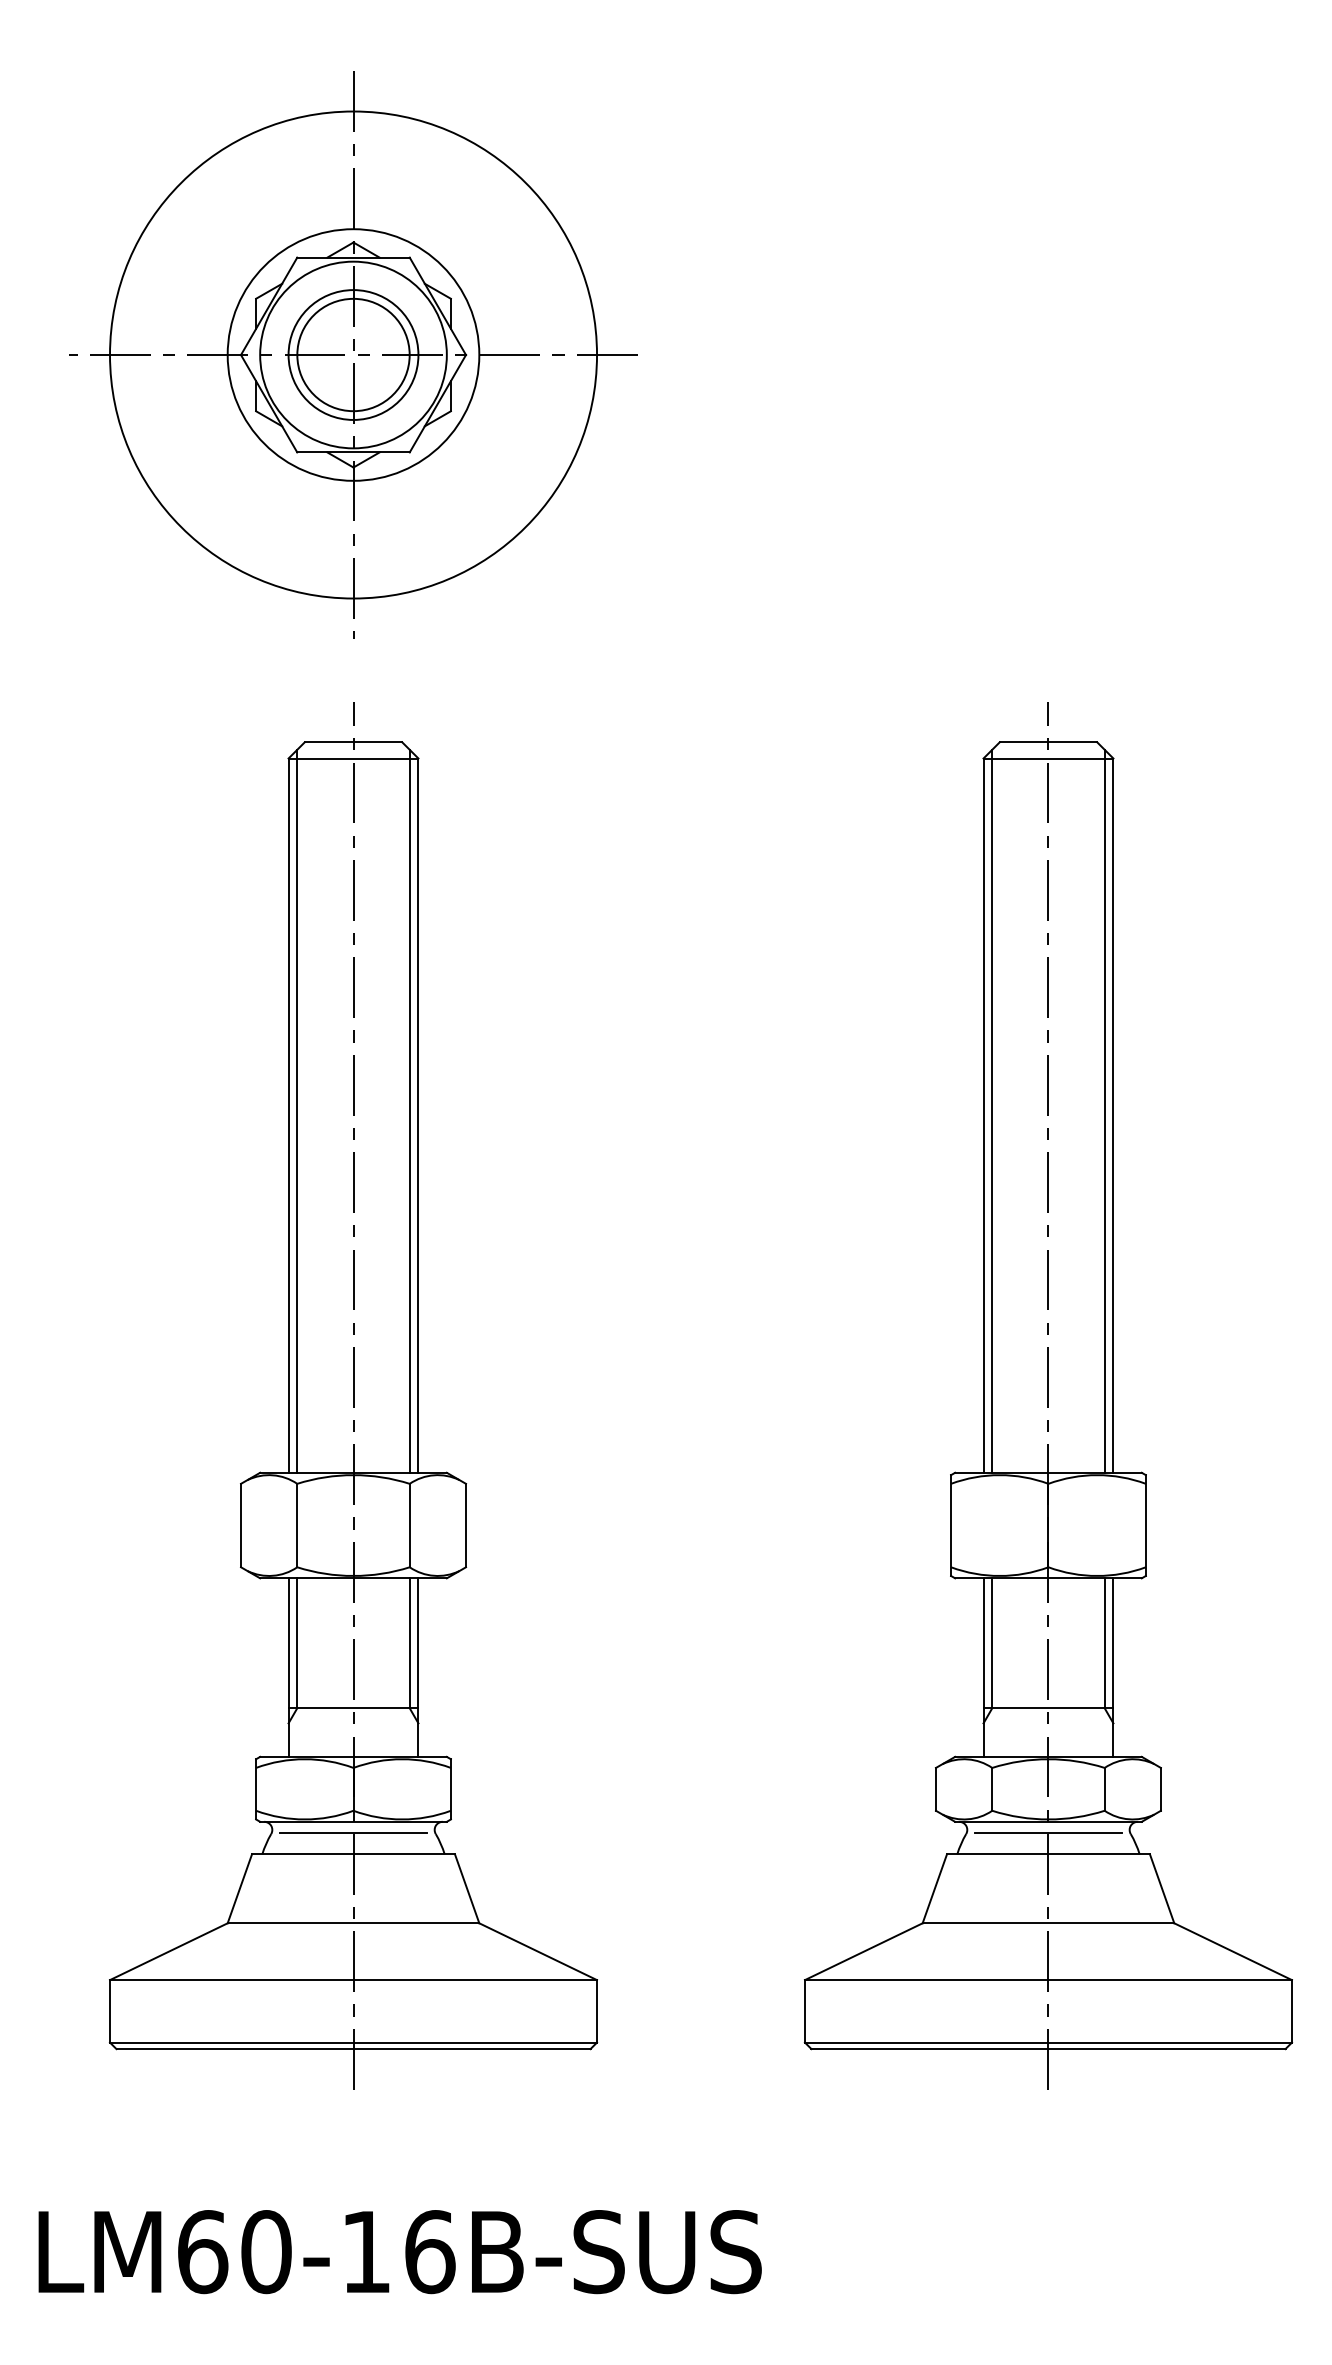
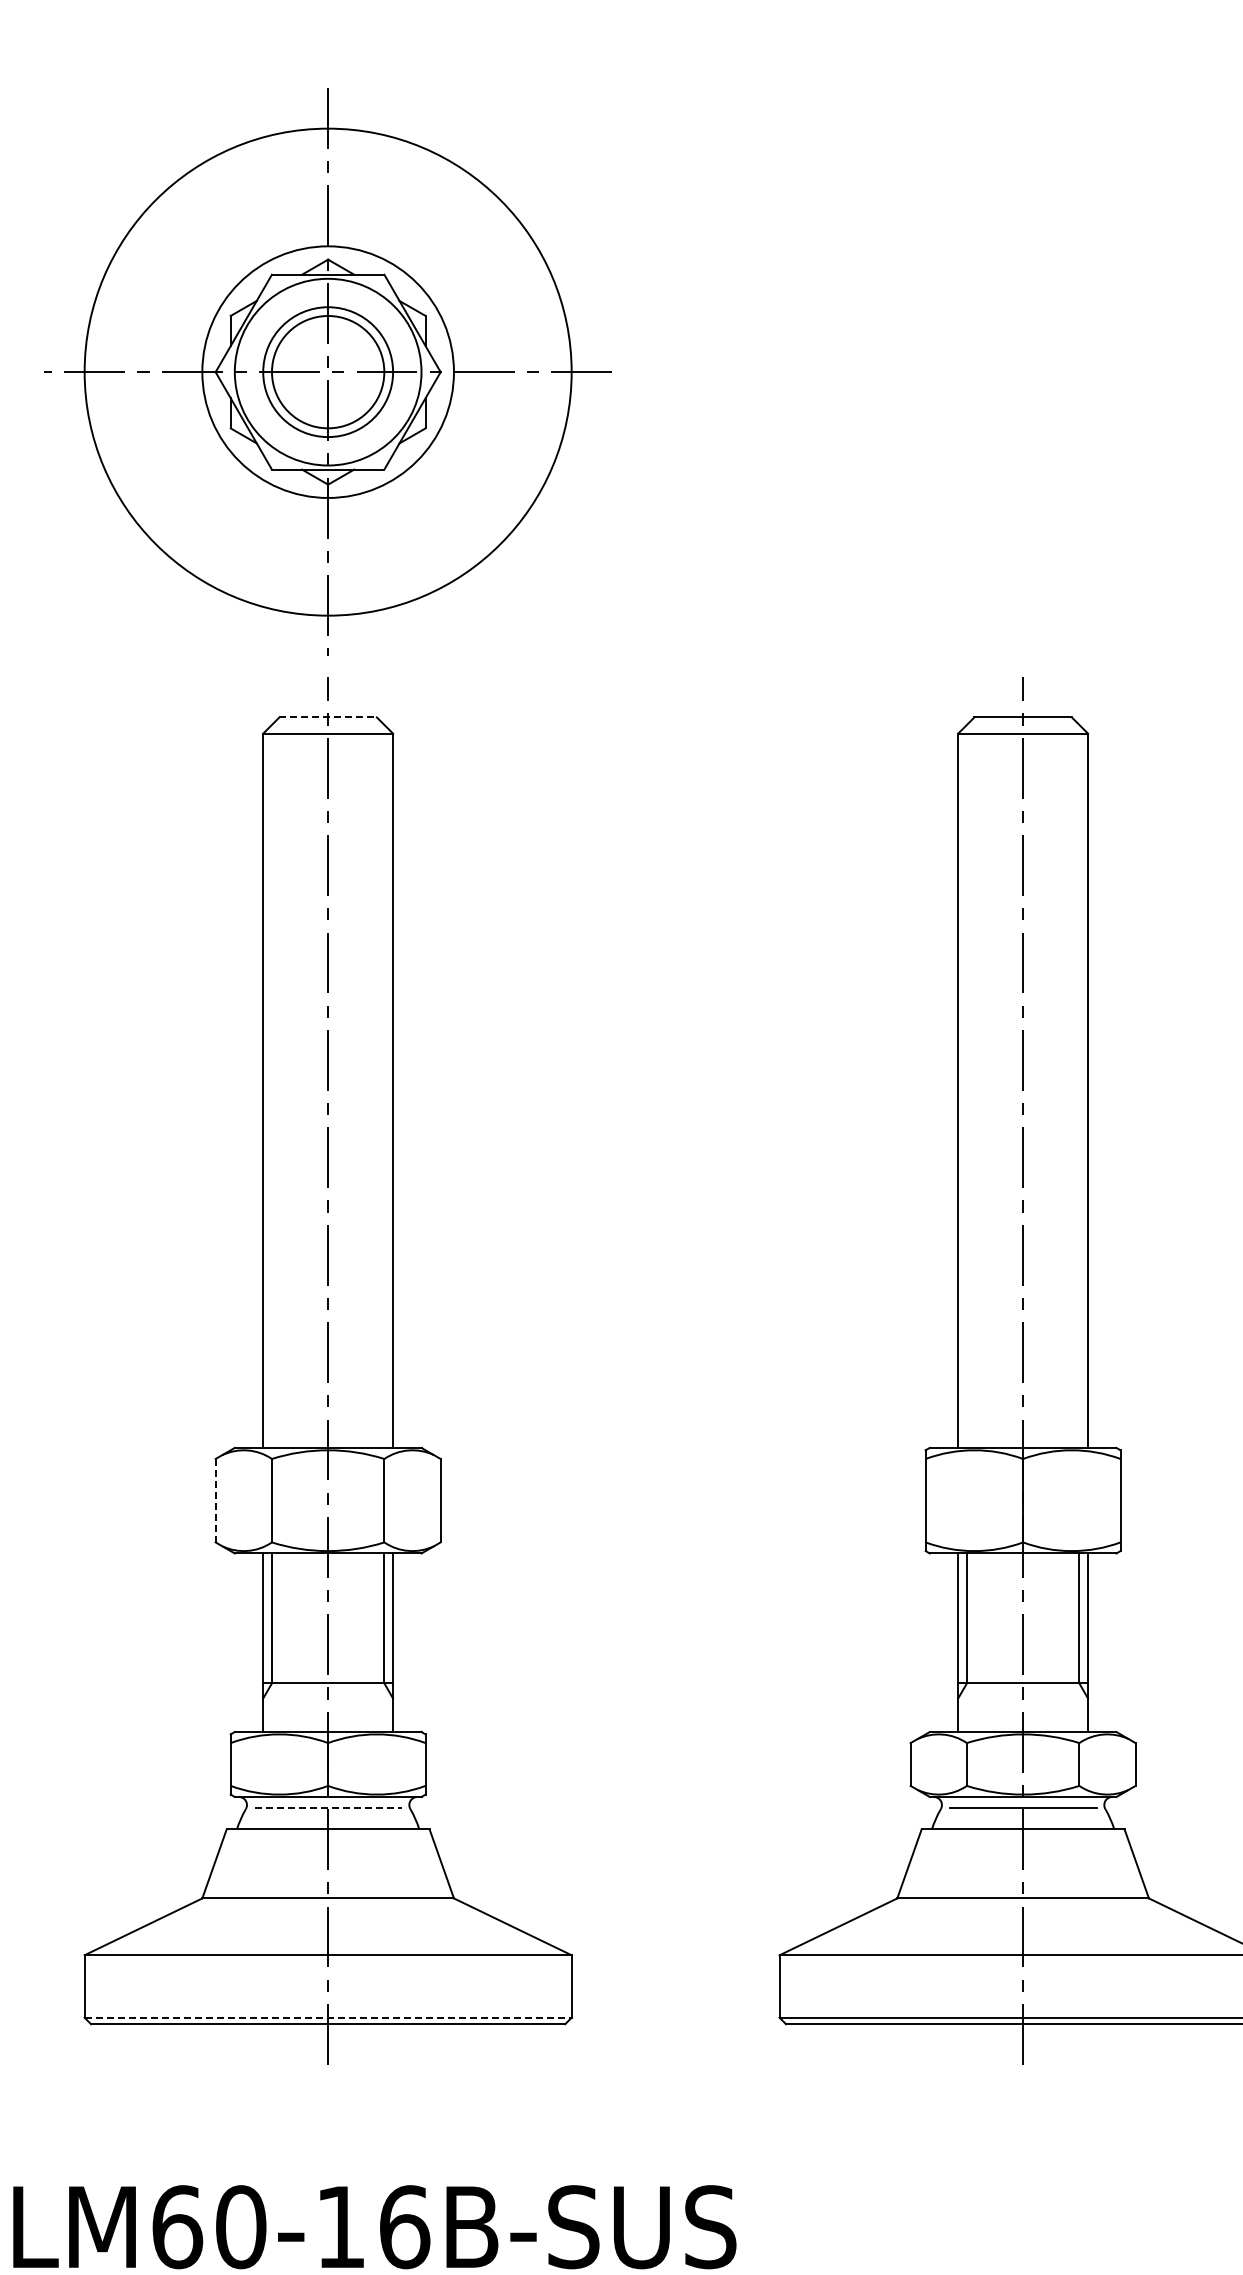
part: (353, 354) -> (328, 371), moved
line: (353, 742) -> (328, 717), solid -> dashed
line: (297, 1110) -> (272, 1085), removed
line: (409, 1110) -> (384, 1085), removed
line: (992, 1110) -> (967, 1085), removed
line: (1104, 1110) -> (1079, 1085), removed
line: (241, 1525) -> (216, 1500), solid -> dashed
line: (353, 1833) -> (328, 1808), solid -> dashed
line: (353, 2042) -> (328, 2017), solid -> dashed

